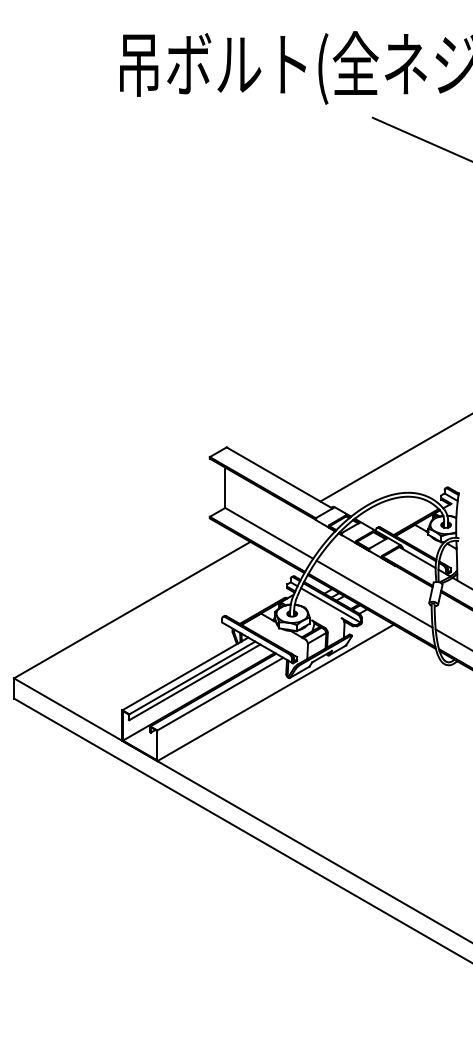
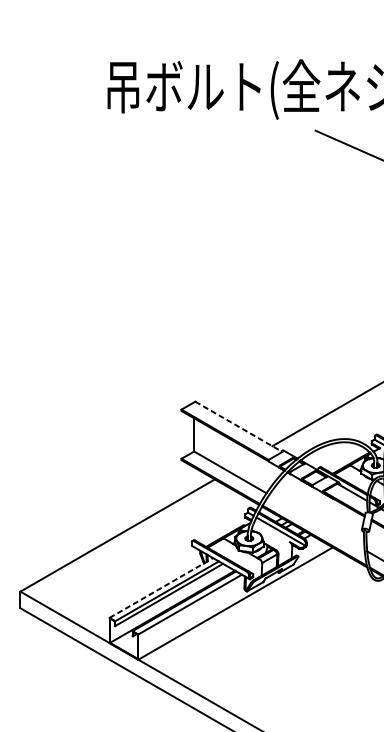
line: (280, 478) -> (239, 427), solid -> dashed
line: (374, 593) -> (316, 521), removed
line: (185, 673) -> (161, 587), solid -> dashed

